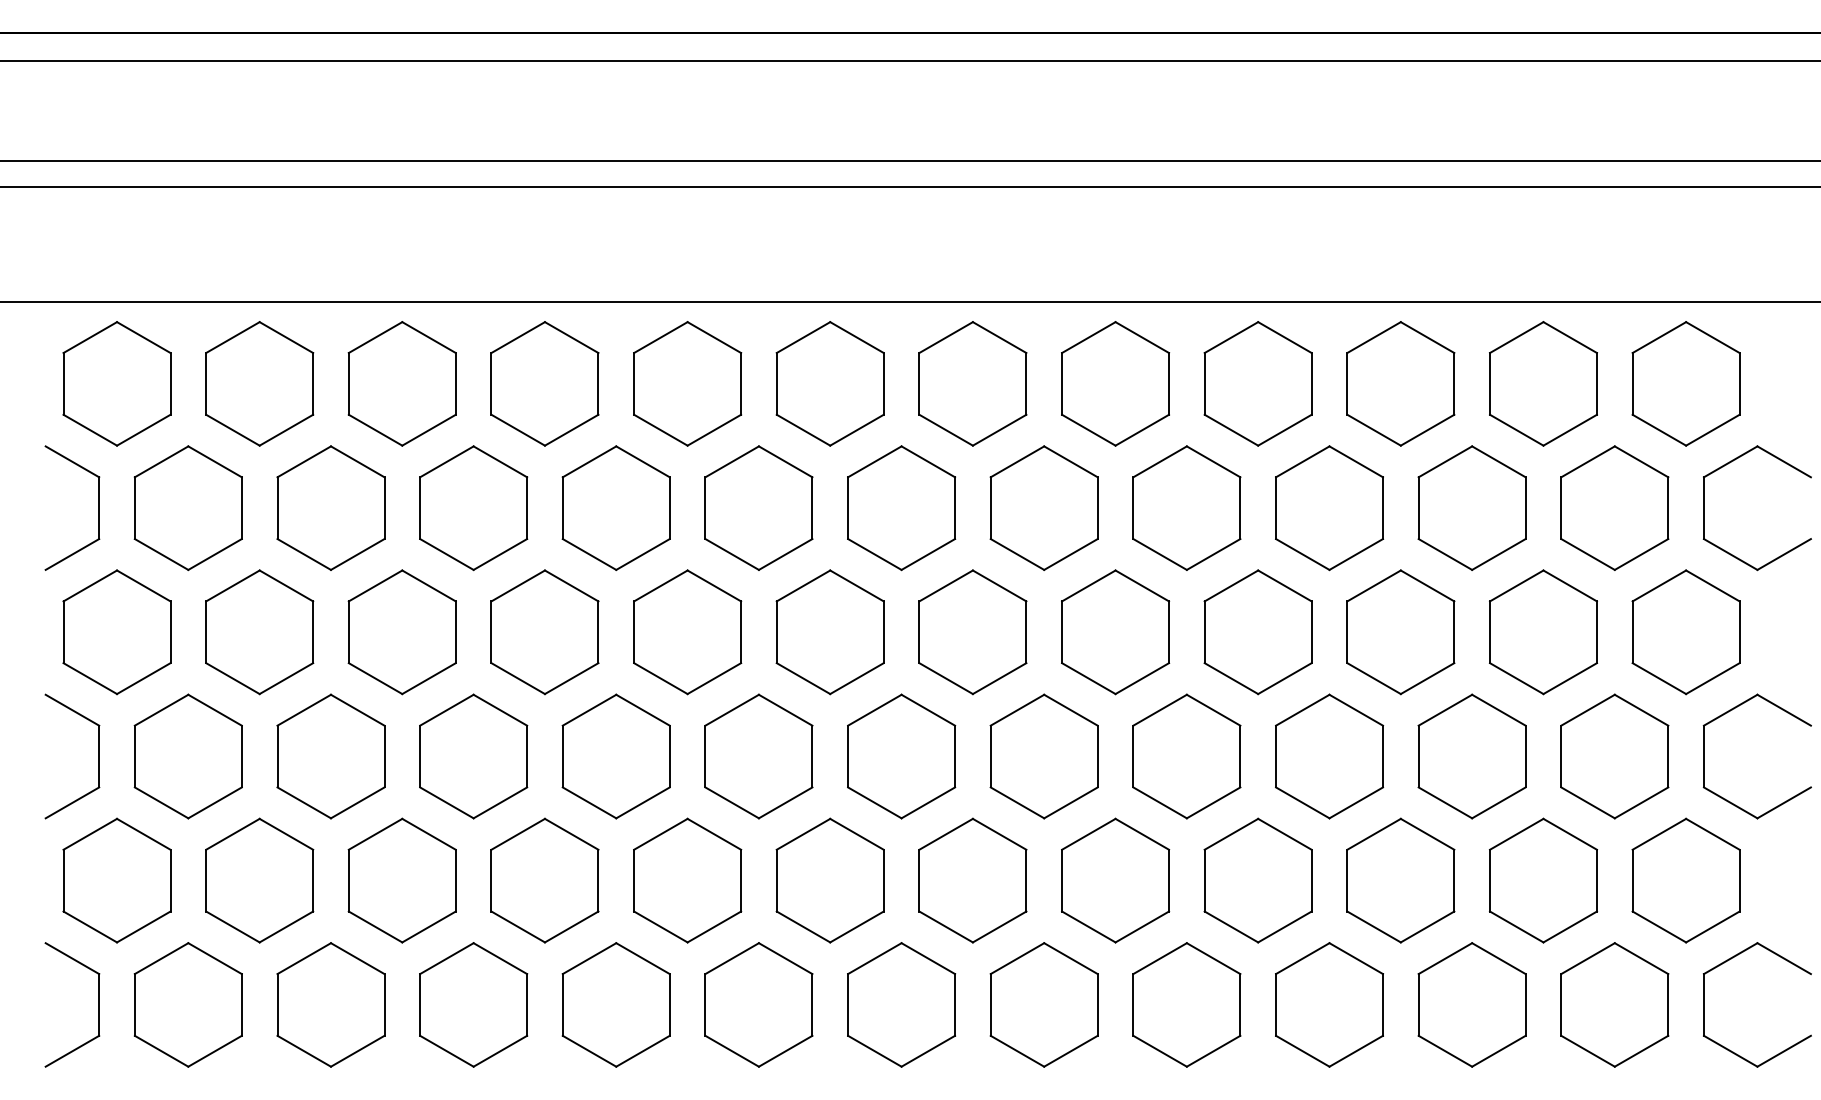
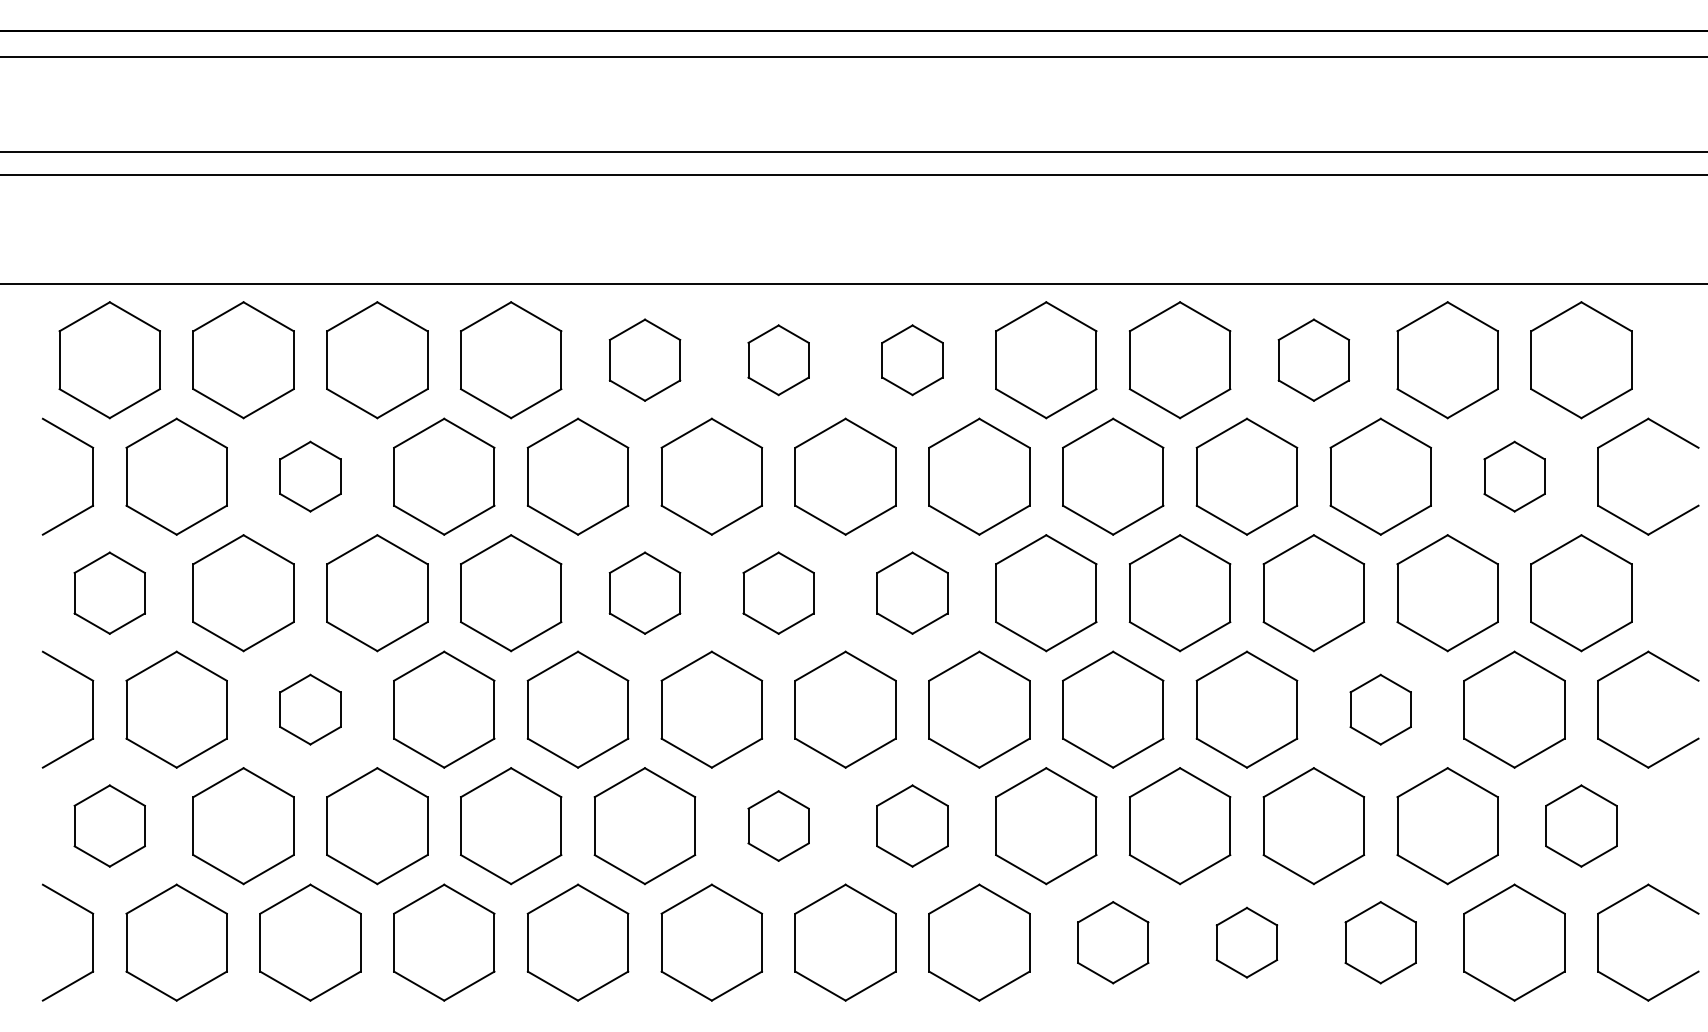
part: (687, 383) -> (644, 359), size x0.7
part: (829, 383) -> (778, 359), size x0.6
part: (972, 383) -> (912, 359), size x0.6
part: (1400, 383) -> (1313, 359), size x0.7
part: (330, 507) -> (310, 476), size x0.6
part: (1614, 507) -> (1514, 476), size x0.6
part: (116, 632) -> (109, 593), size x0.7
part: (687, 632) -> (644, 593), size x0.7
part: (829, 632) -> (778, 593), size x0.7
part: (972, 632) -> (912, 593), size x0.7
part: (330, 756) -> (310, 709), size x0.6
part: (1471, 756) -> (1380, 709), size x0.6
part: (116, 880) -> (109, 825), size x0.7
part: (829, 880) -> (778, 825), size x0.6
part: (972, 880) -> (912, 825), size x0.7
part: (1685, 880) -> (1580, 825), size x0.7
part: (1186, 1004) -> (1112, 942), size x0.7
part: (1329, 1004) -> (1246, 942), size x0.6
part: (1471, 1004) -> (1380, 942), size x0.7

